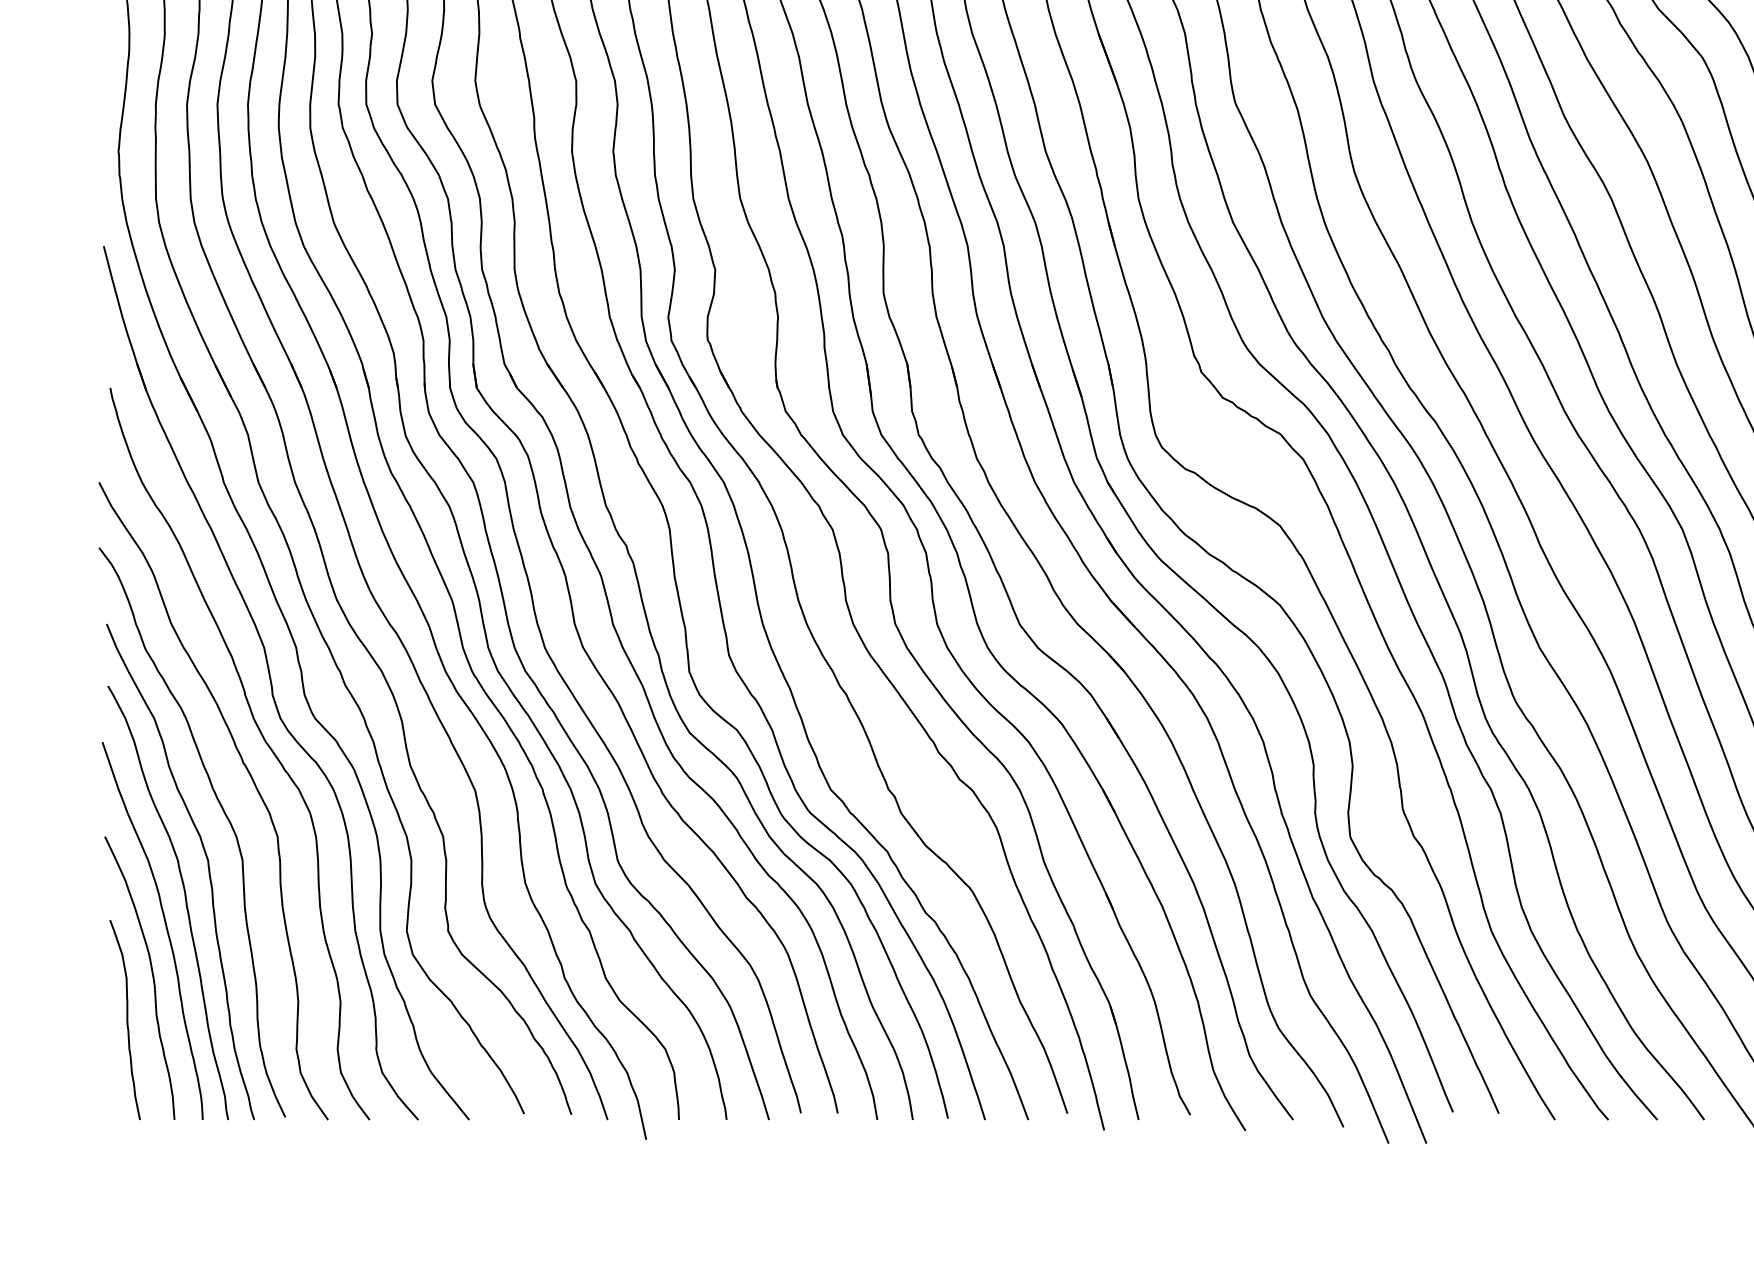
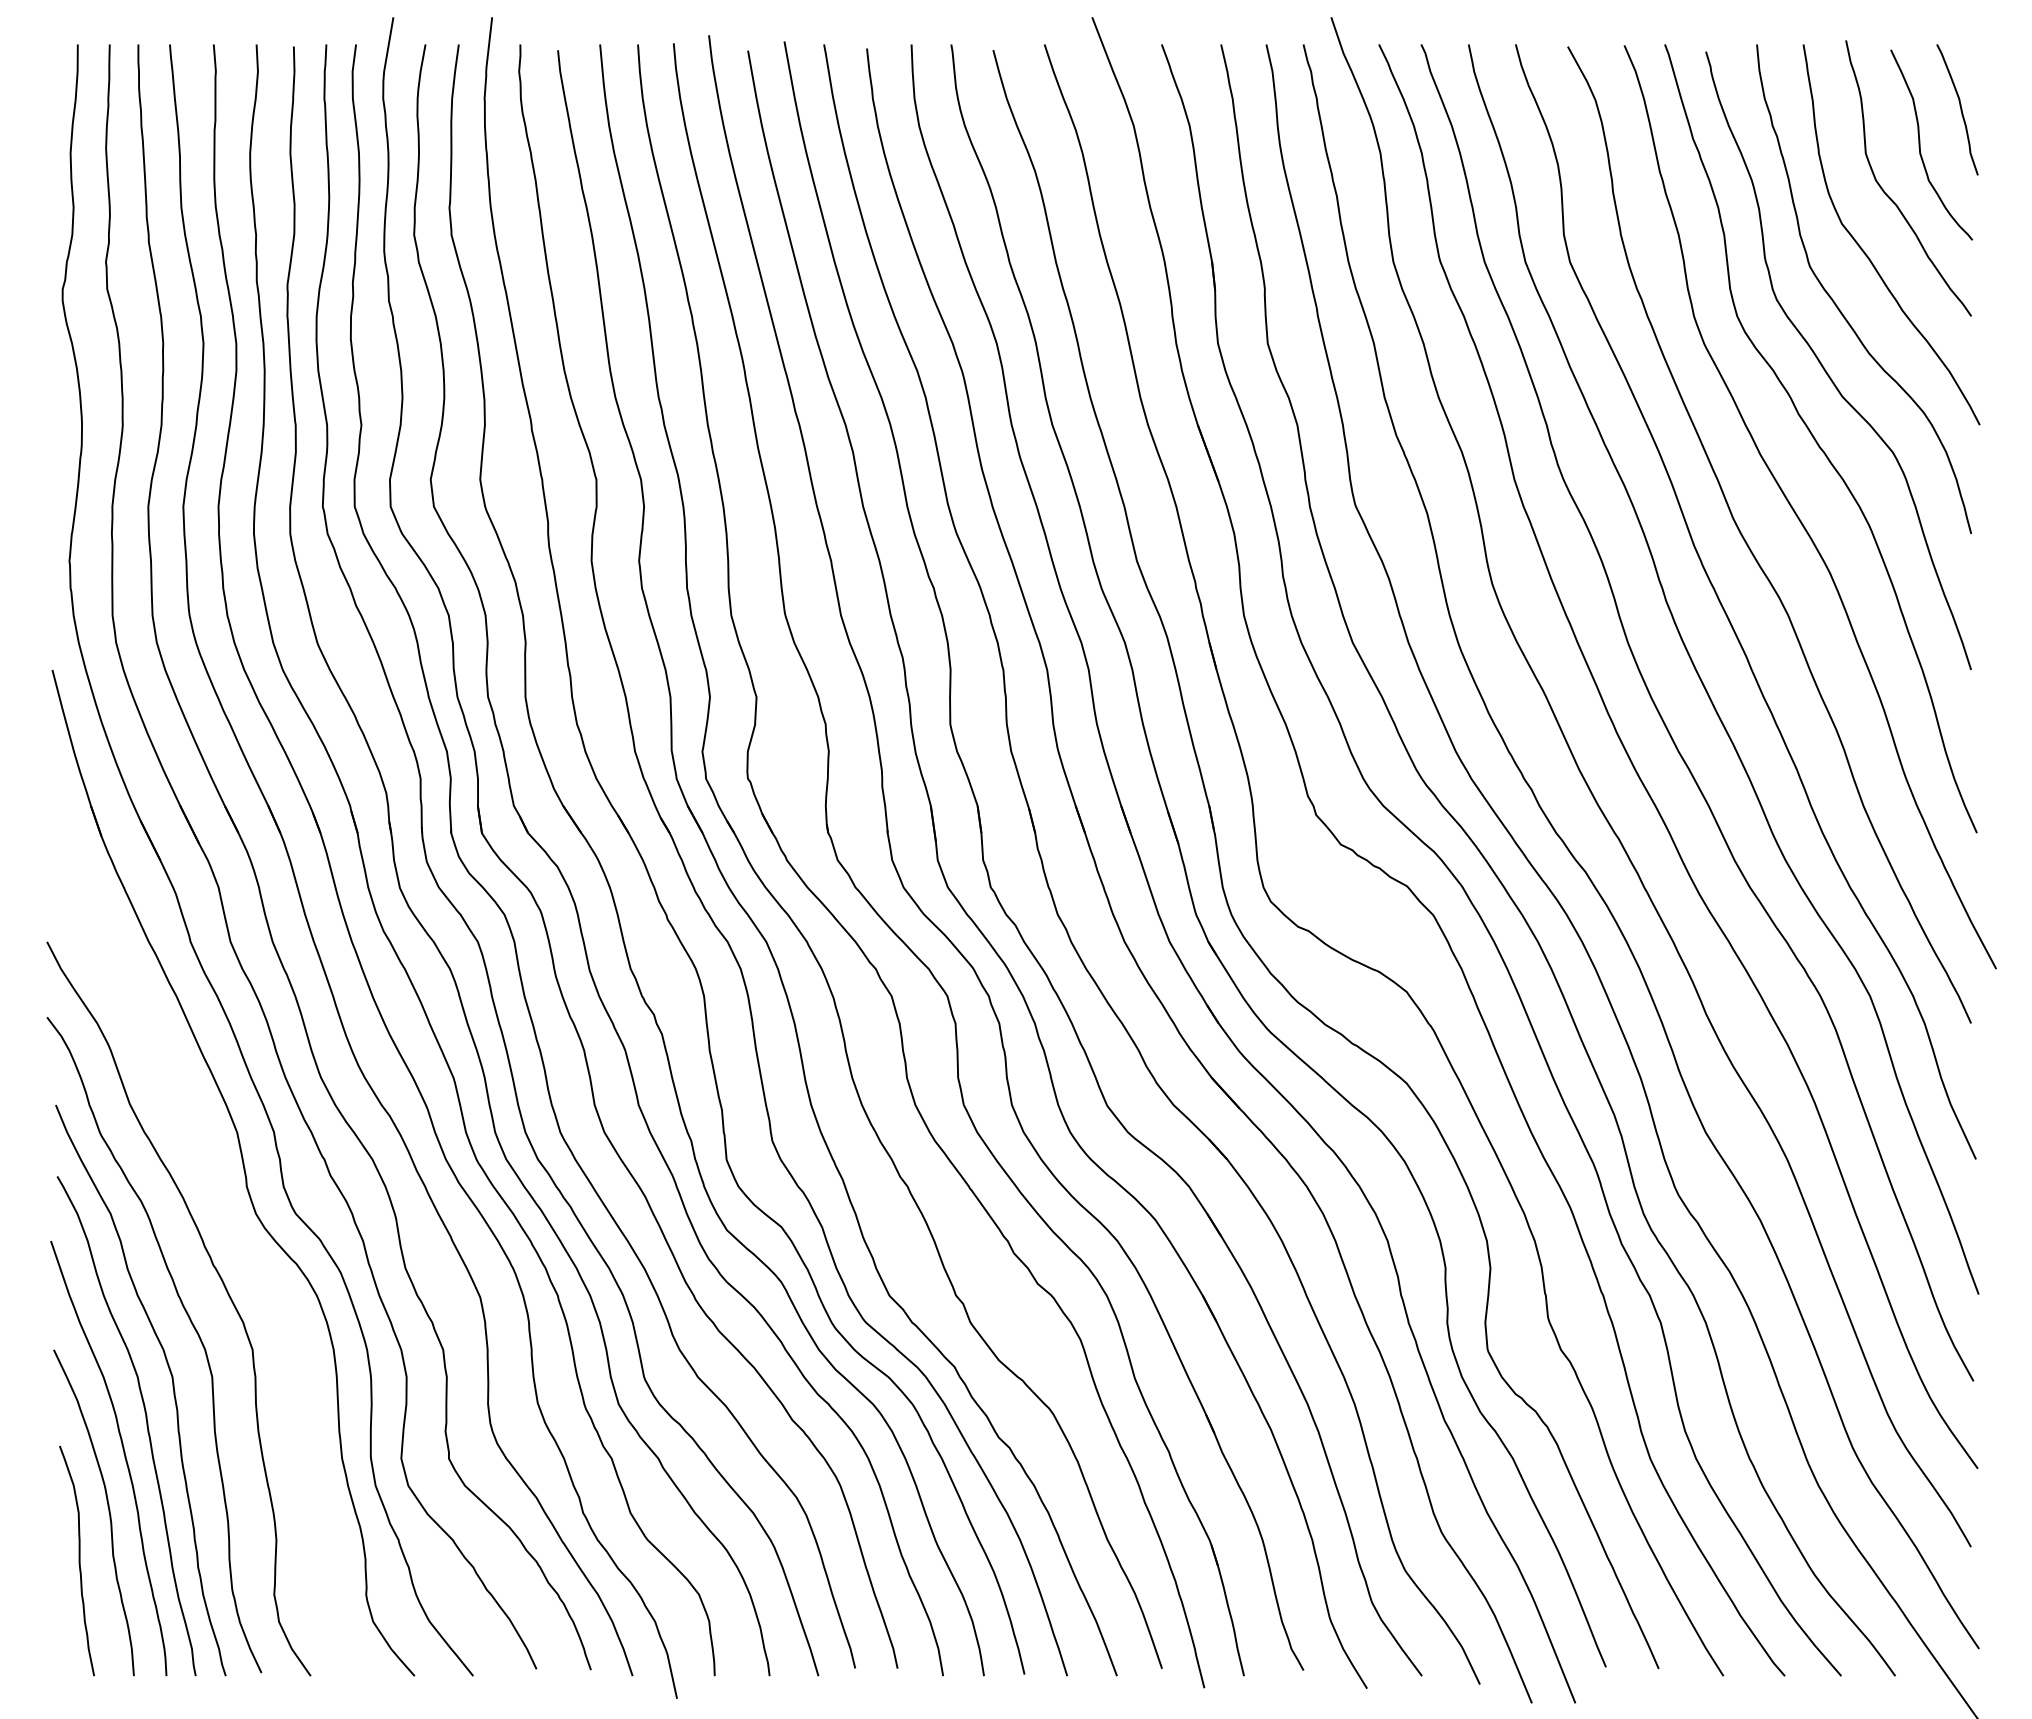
curve: (264, 741) -> (237, 1240), removed

